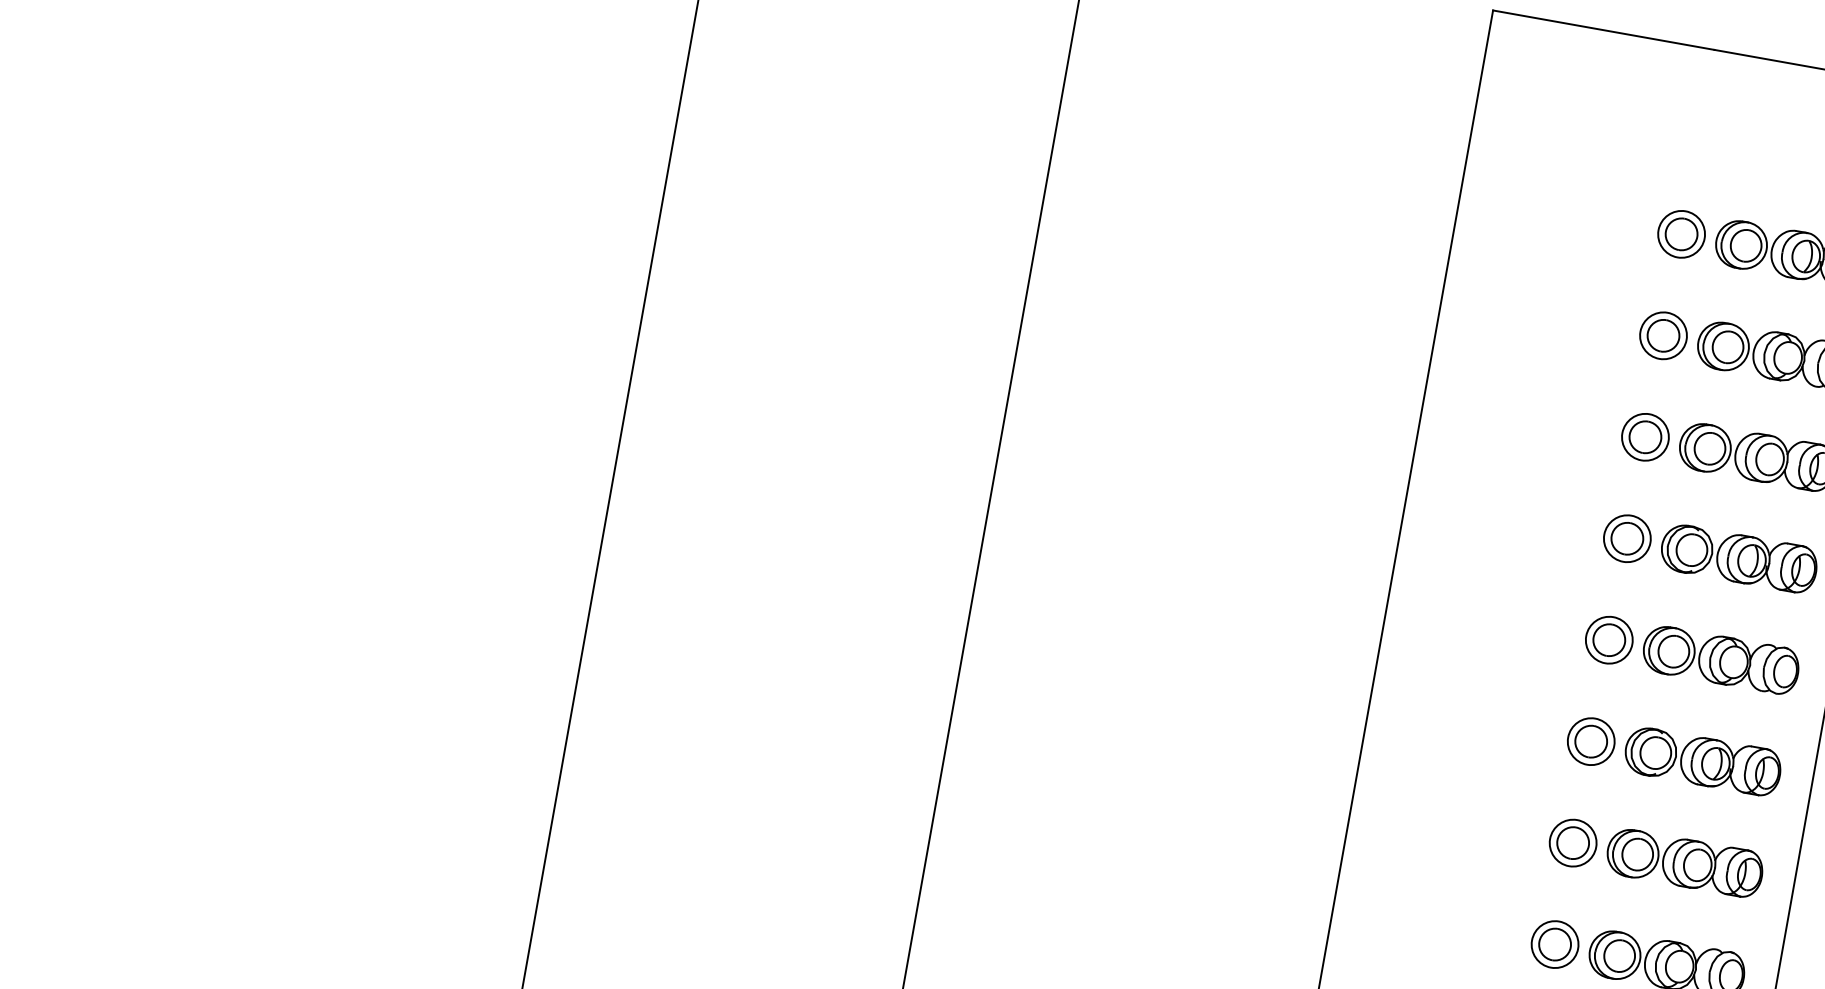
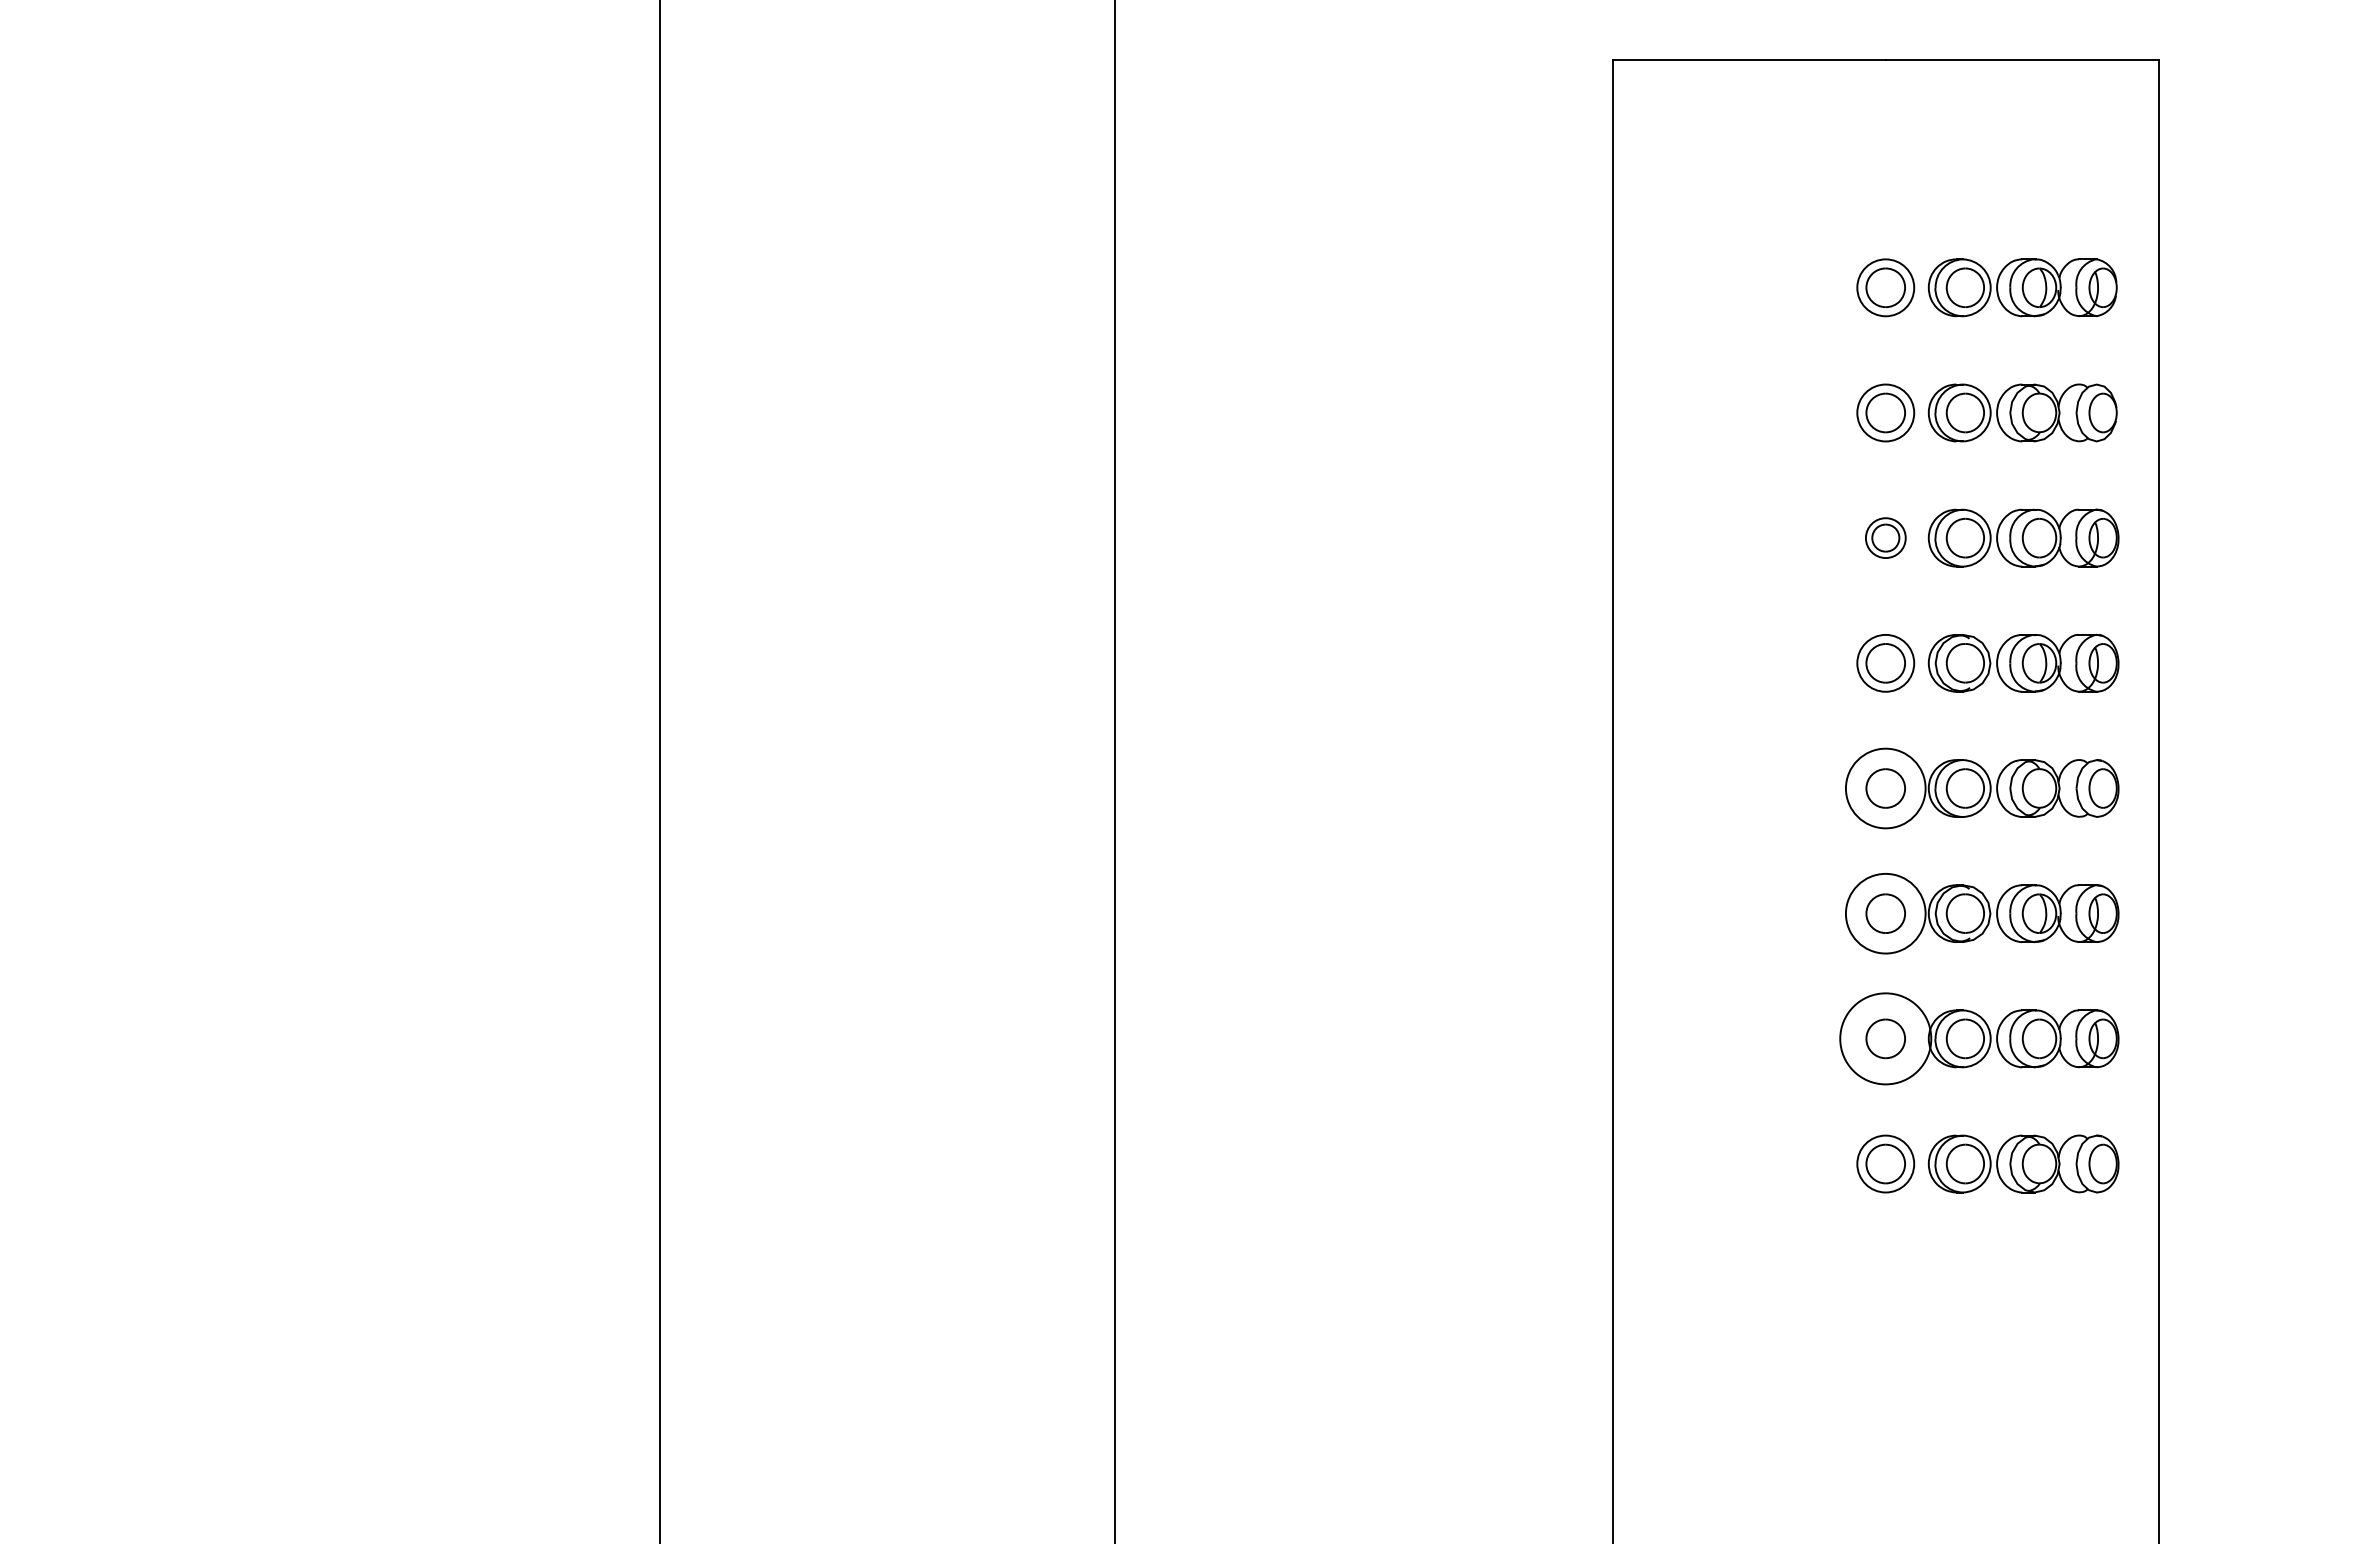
part: (1645, 436) -> (1885, 537), size x0.7
circle: (1609, 640) -> (1885, 788), size x1.4
circle: (1591, 741) -> (1885, 913), size x1.4
circle: (1572, 842) -> (1885, 1038), size x1.6

